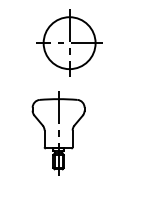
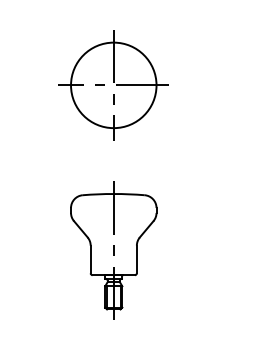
part: (58, 133) -> (113, 250), moved

